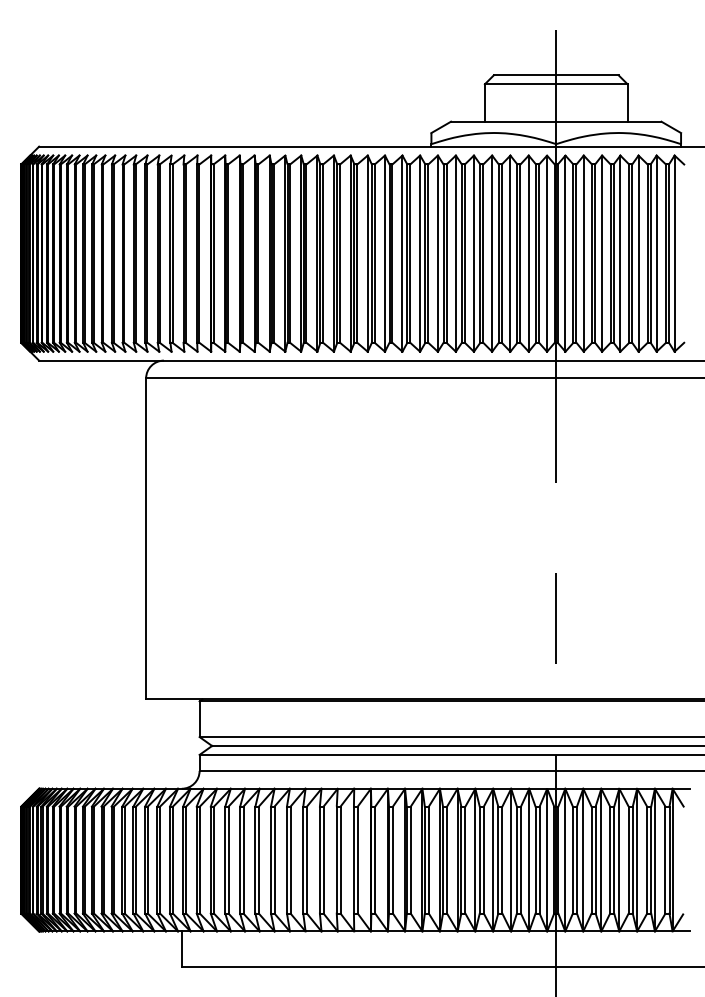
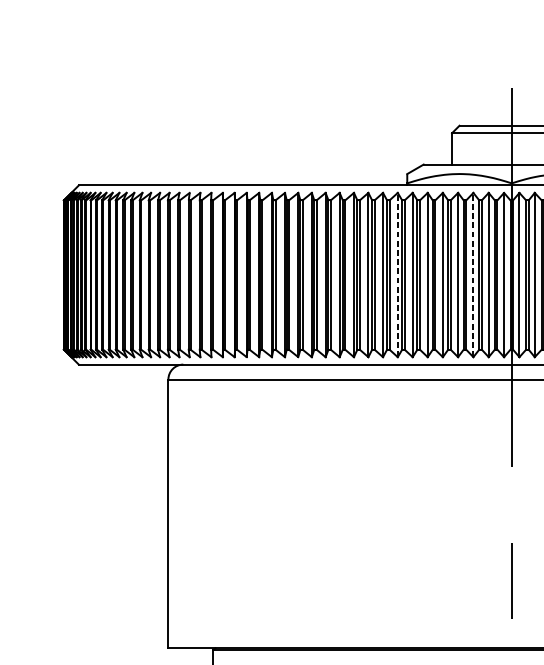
line: (420, 253) -> (398, 274), solid -> dashed
line: (510, 253) -> (473, 274), solid -> dashed

